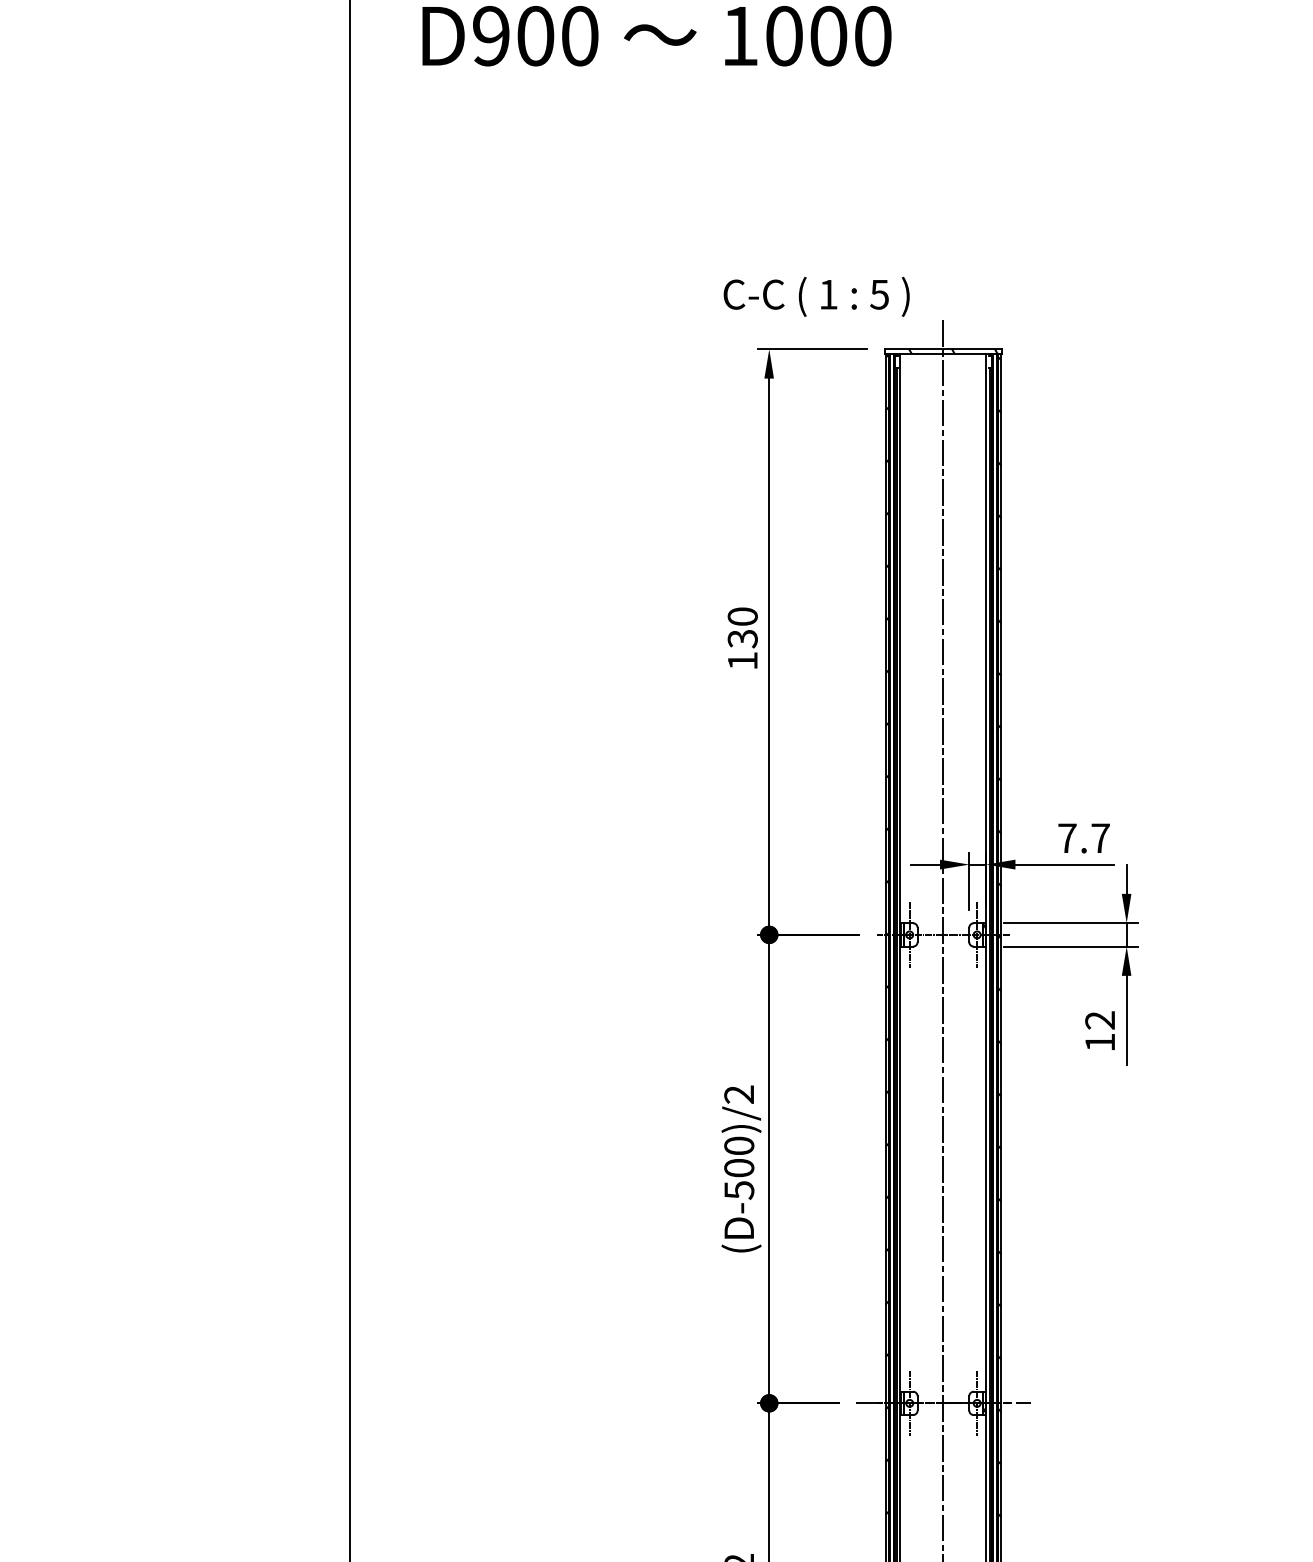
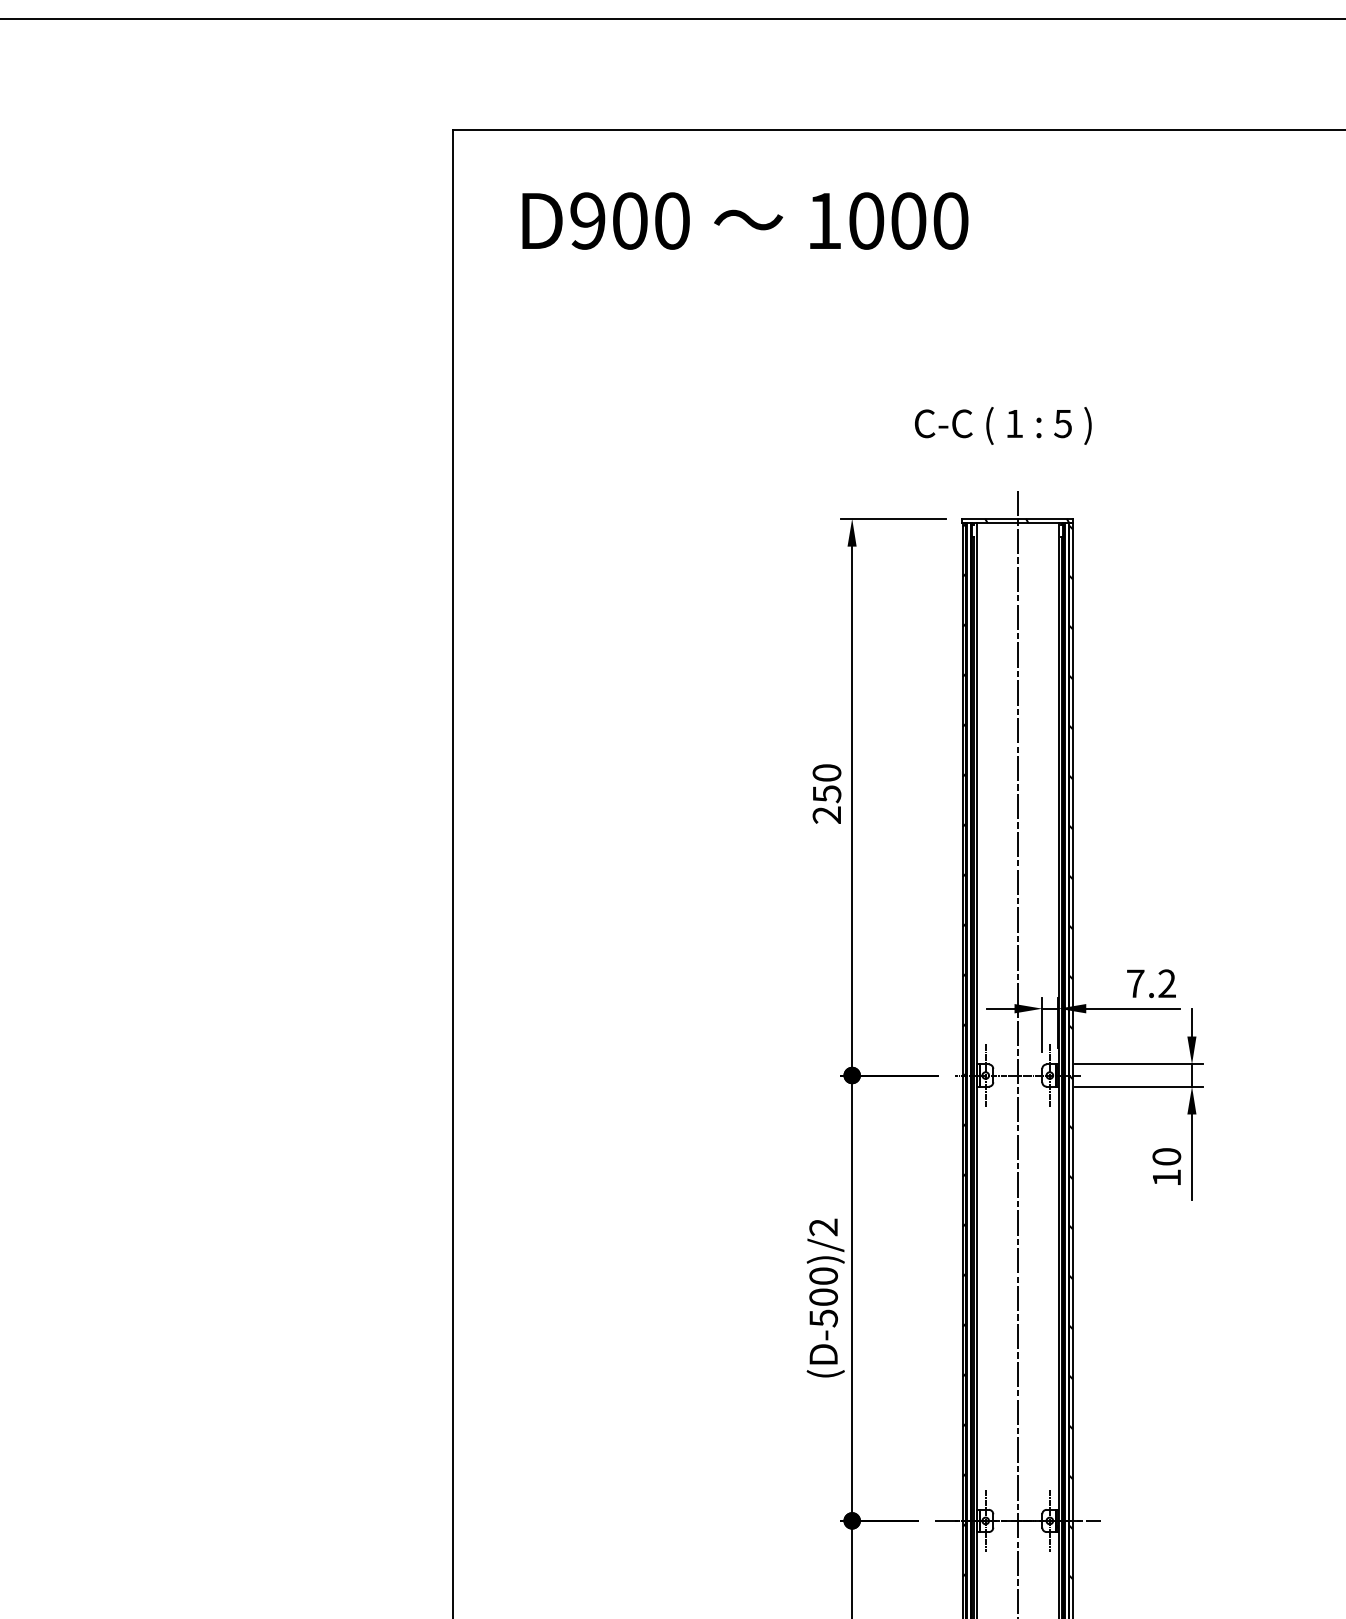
text: (816, 296) -> (1003, 425), moved
text: (742, 649) -> (826, 804), 130 -> 250
text: (1100, 838) -> (1167, 983), 7.7 -> 7.2
text: (1099, 1020) -> (1166, 1156), 12 -> 10

